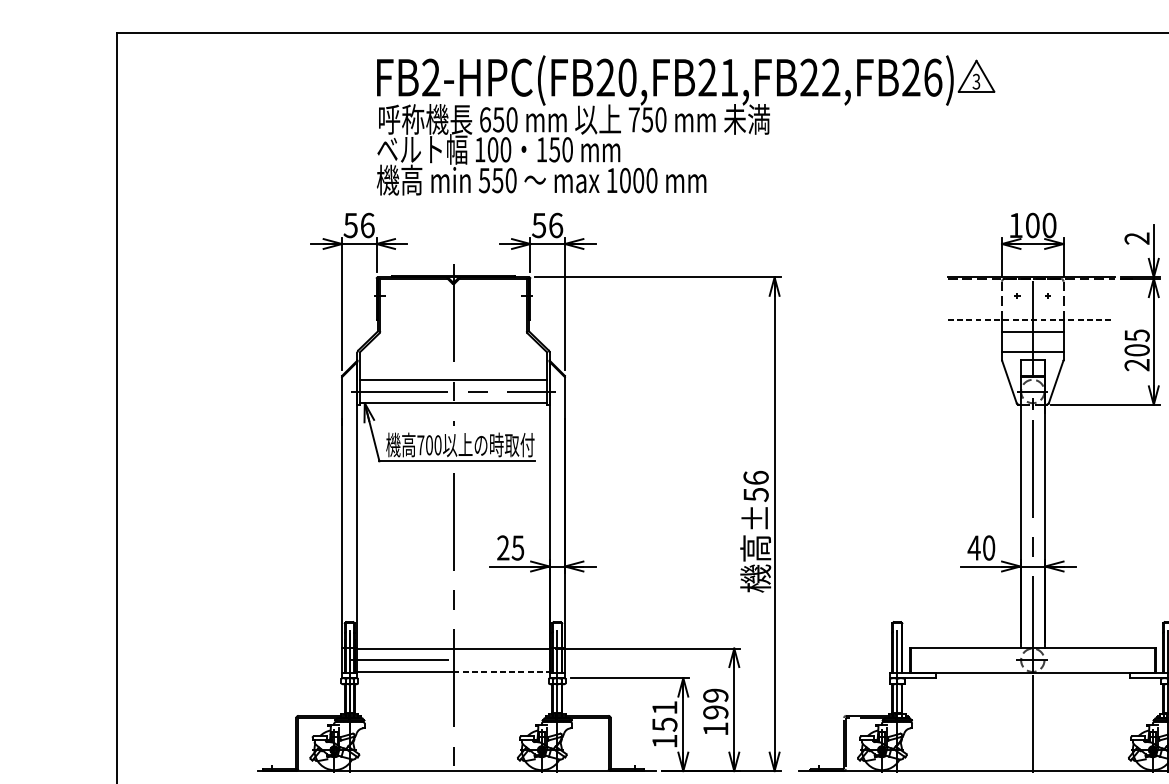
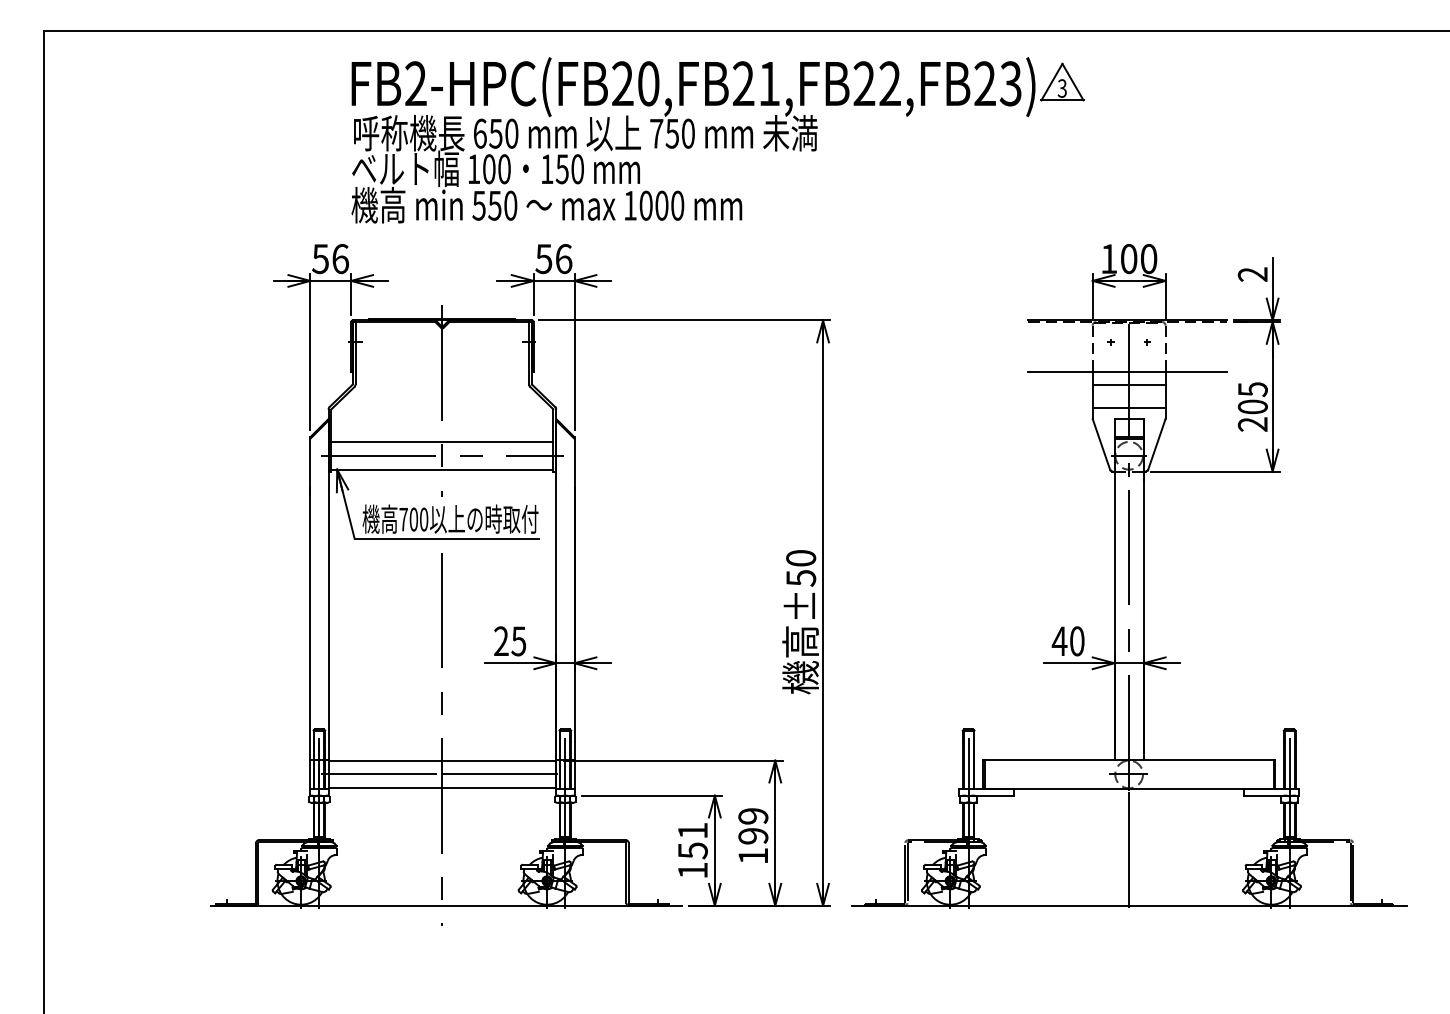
text: (932, 77) -> (1010, 83), FB2-HPC(FB20,FB21,FB22,FB26) -> FB2-HPC(FB20,FB21,FB22,FB23)
line: (1032, 320) -> (1128, 371), dashed -> solid
text: (756, 477) -> (801, 557), ±56 -> ±50
line: (504, 660) -> (502, 774), added
line: (501, 672) -> (499, 788), dashed -> solid

